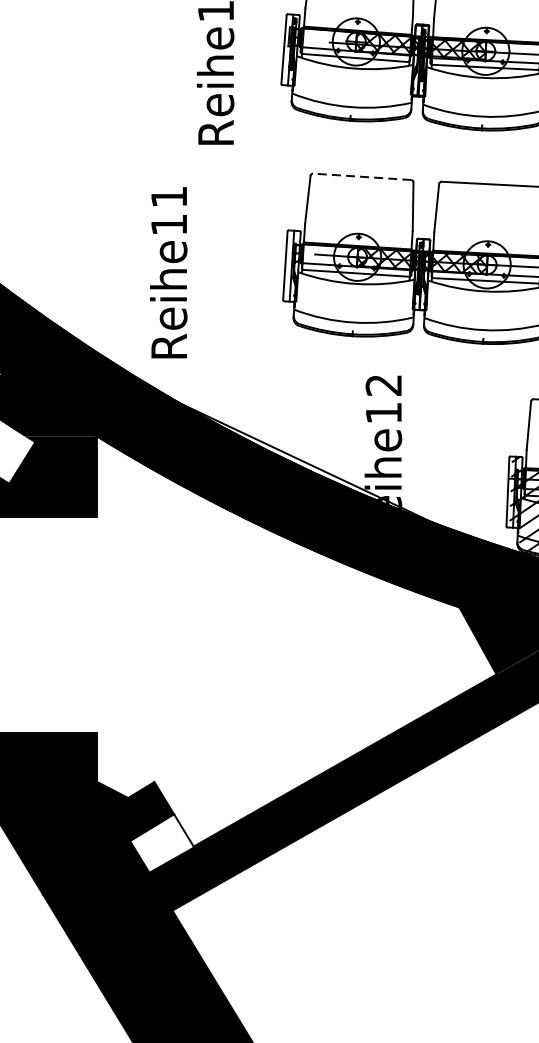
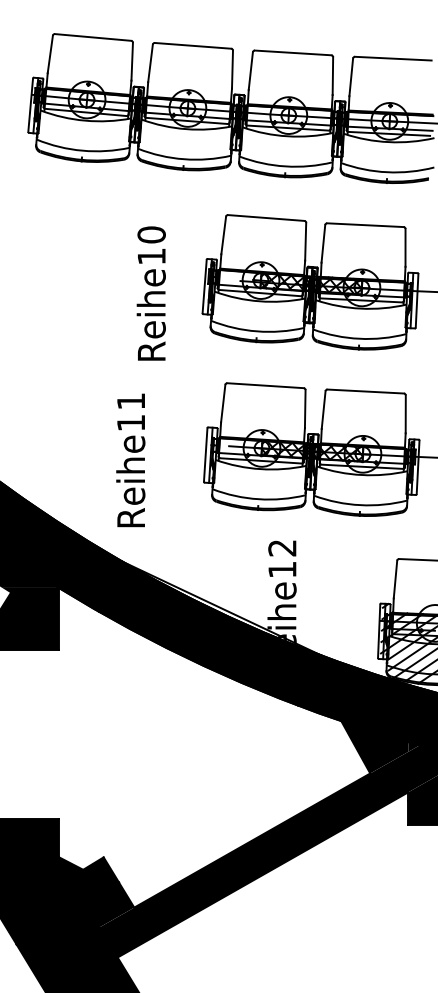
line: (362, 176) -> (265, 385), dashed -> solid
text: (168, 272) -> (130, 460), moved
fill: (161, 842) -> (109, 904), added

